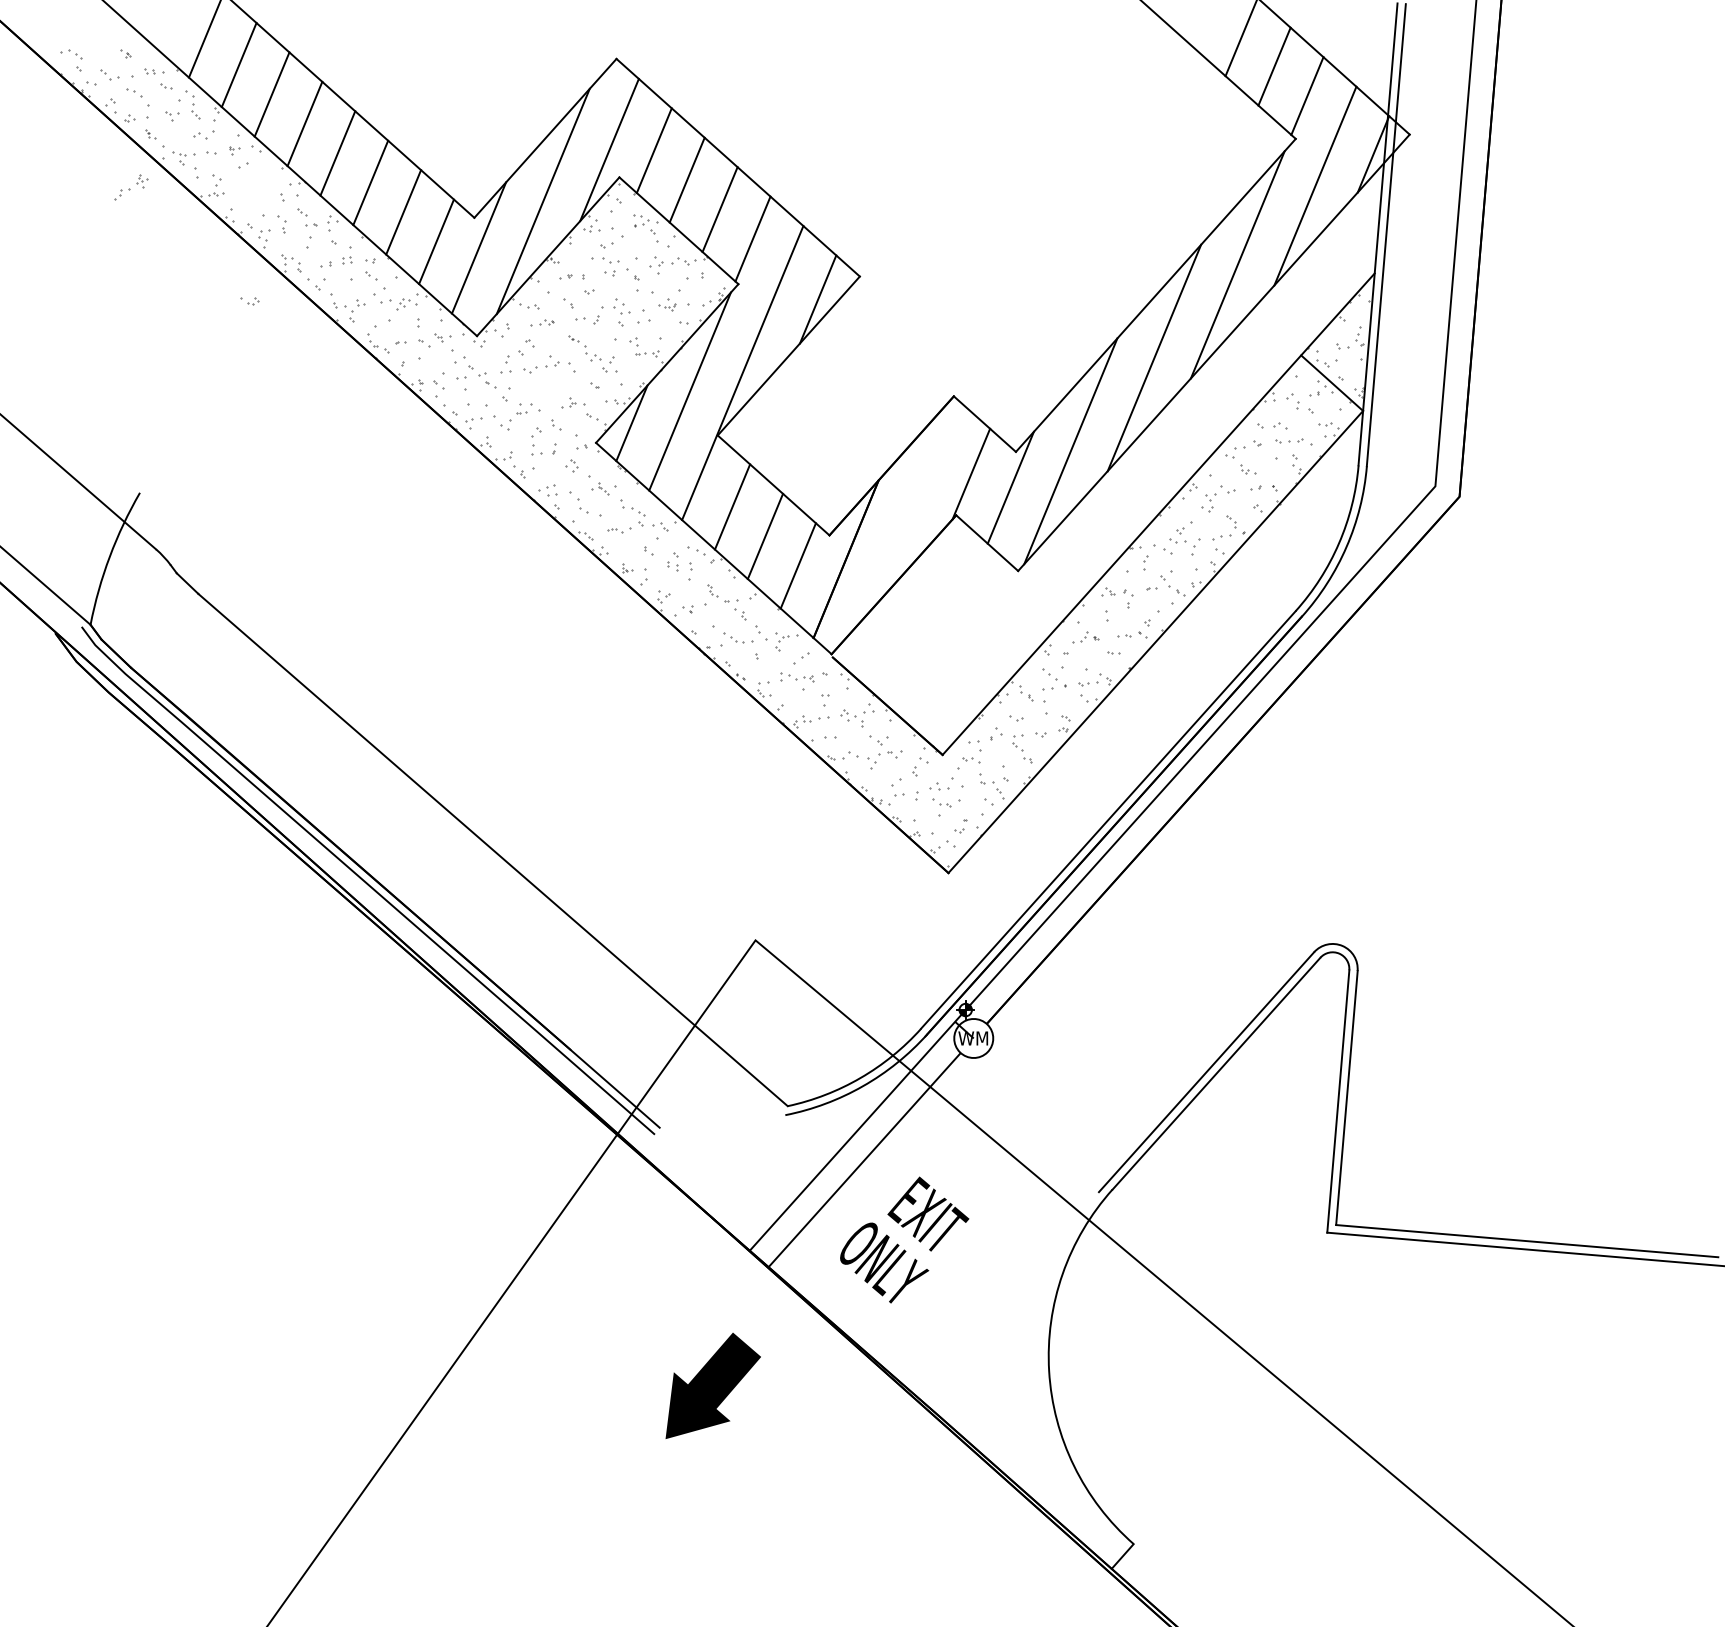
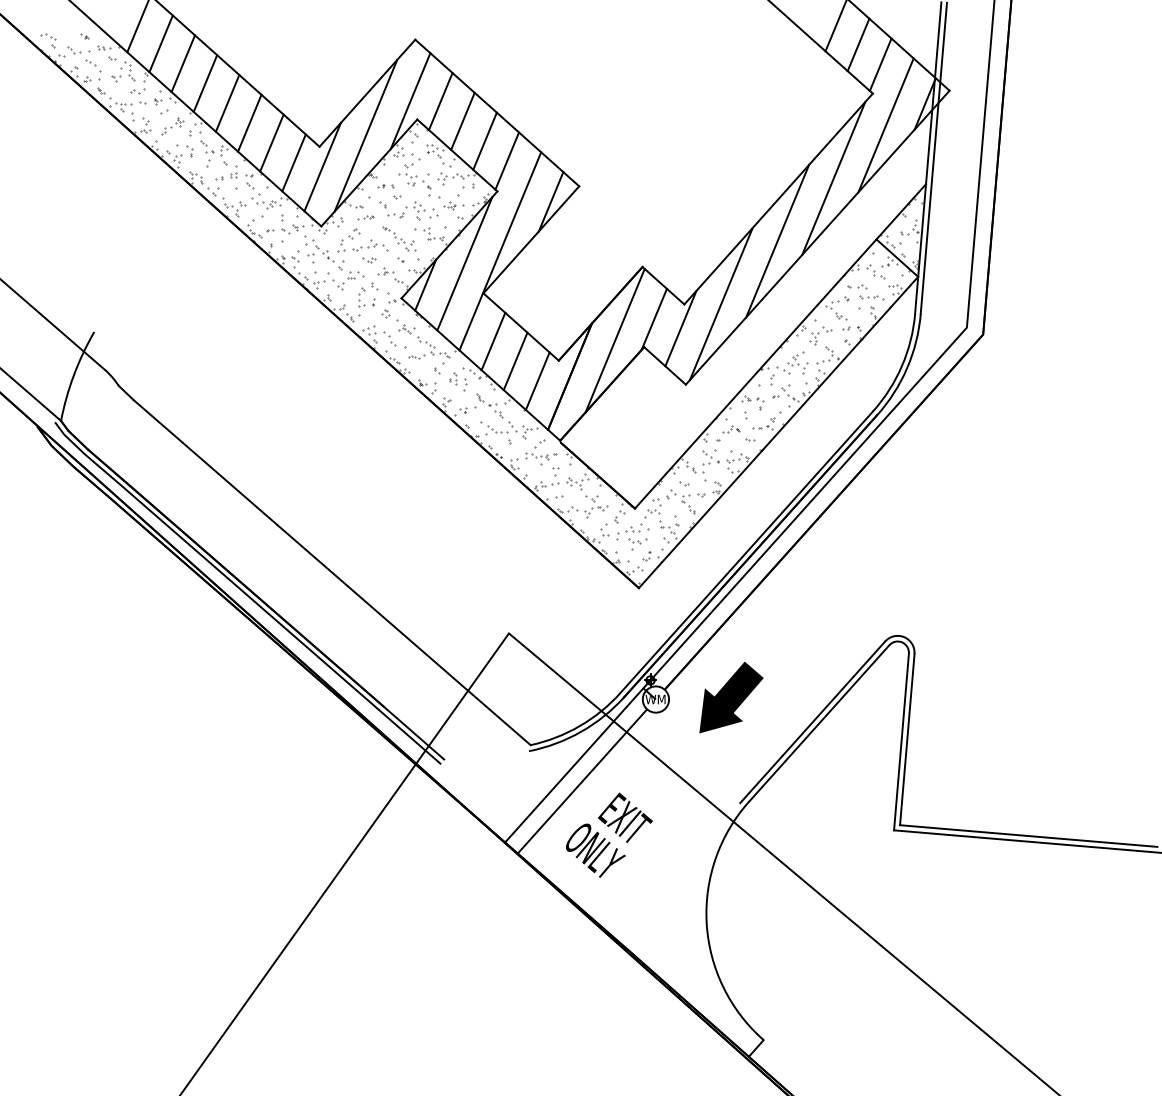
part: (131, 187) -> (172, 126), moved
part: (250, 302) -> (369, 260), moved
line: (912, 505) -> (614, 340), added
part: (713, 1385) -> (731, 697), moved

